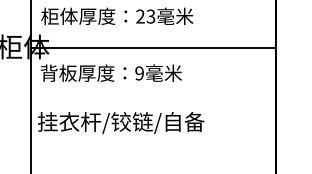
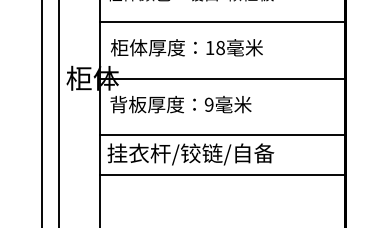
text: (144, 16) -> (214, 47), 23 -> 18
line: (152, 104) -> (222, 135), added
line: (152, 144) -> (222, 175), added

